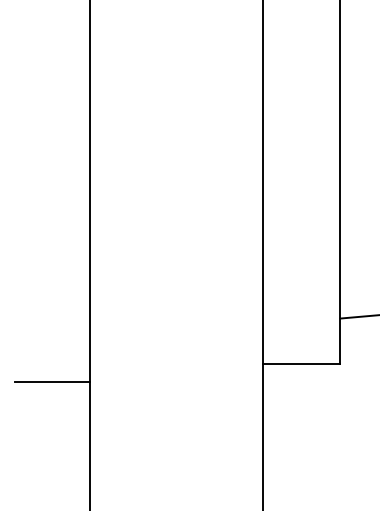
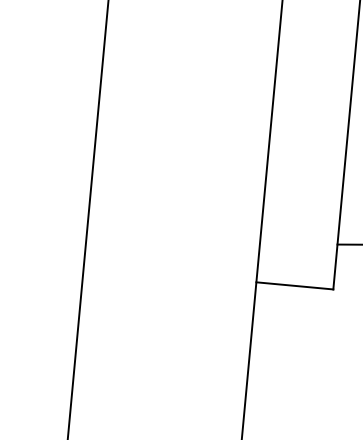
line: (51, 381) -> (43, 280), removed

